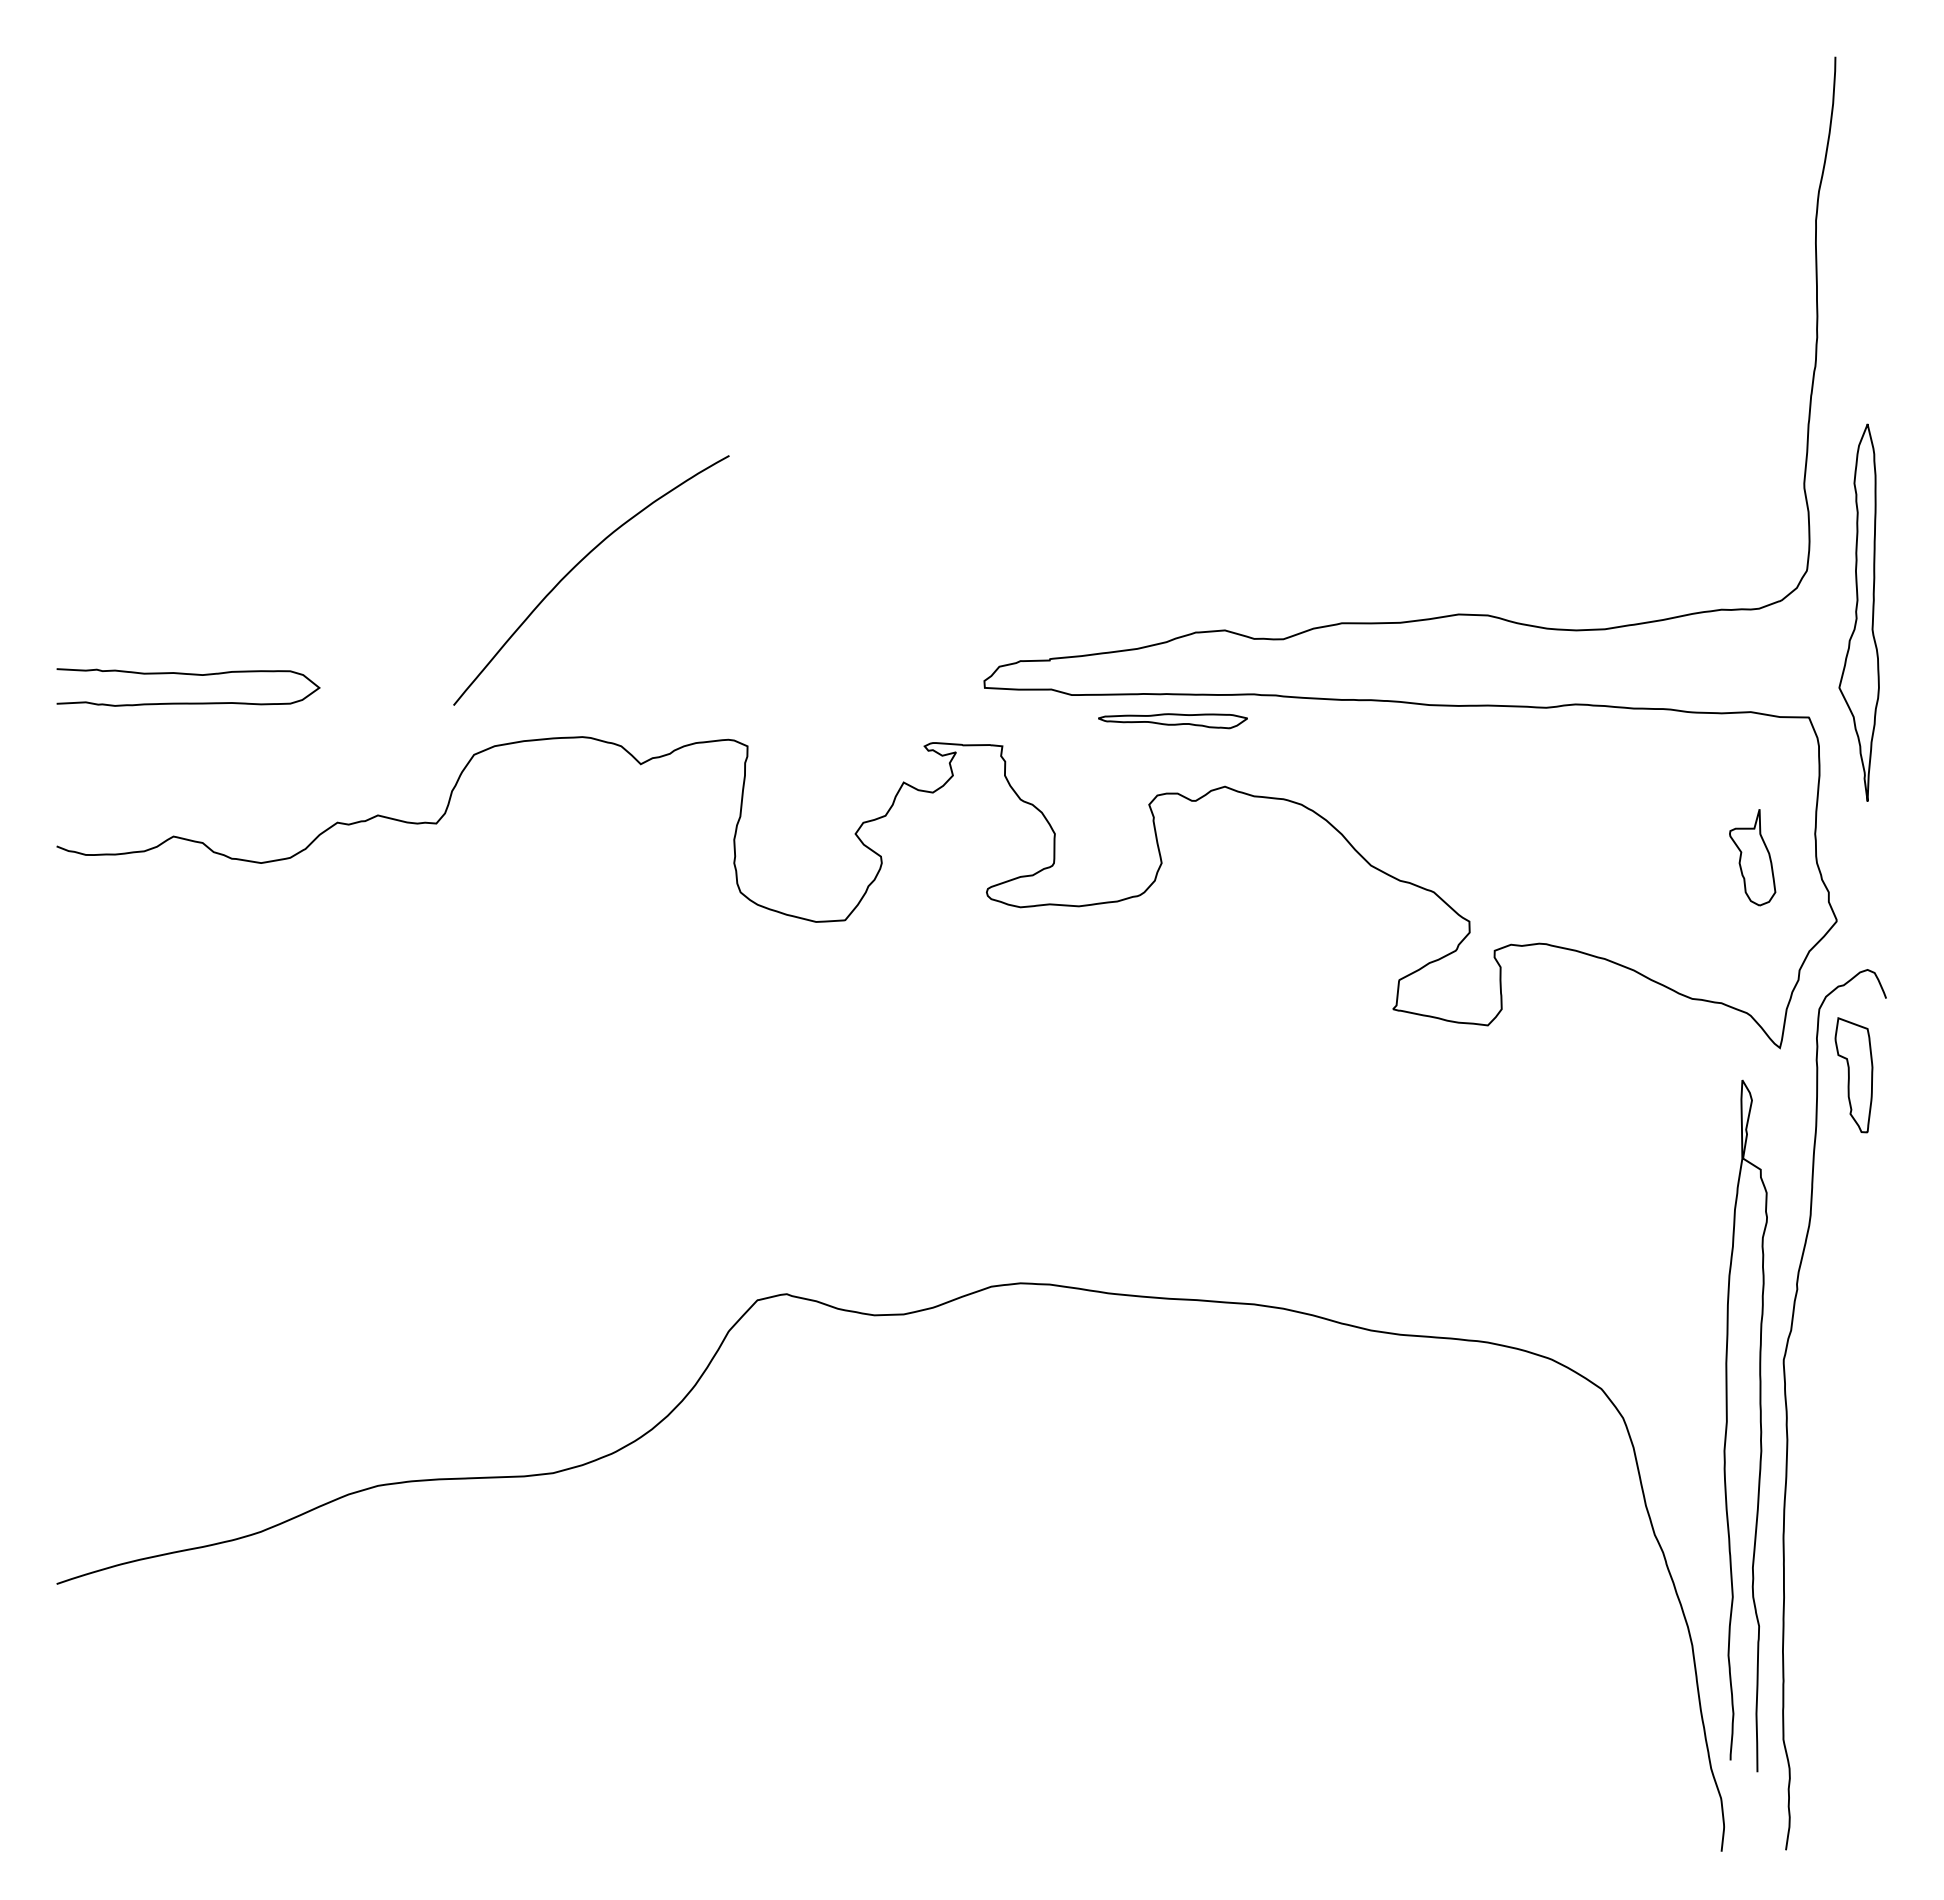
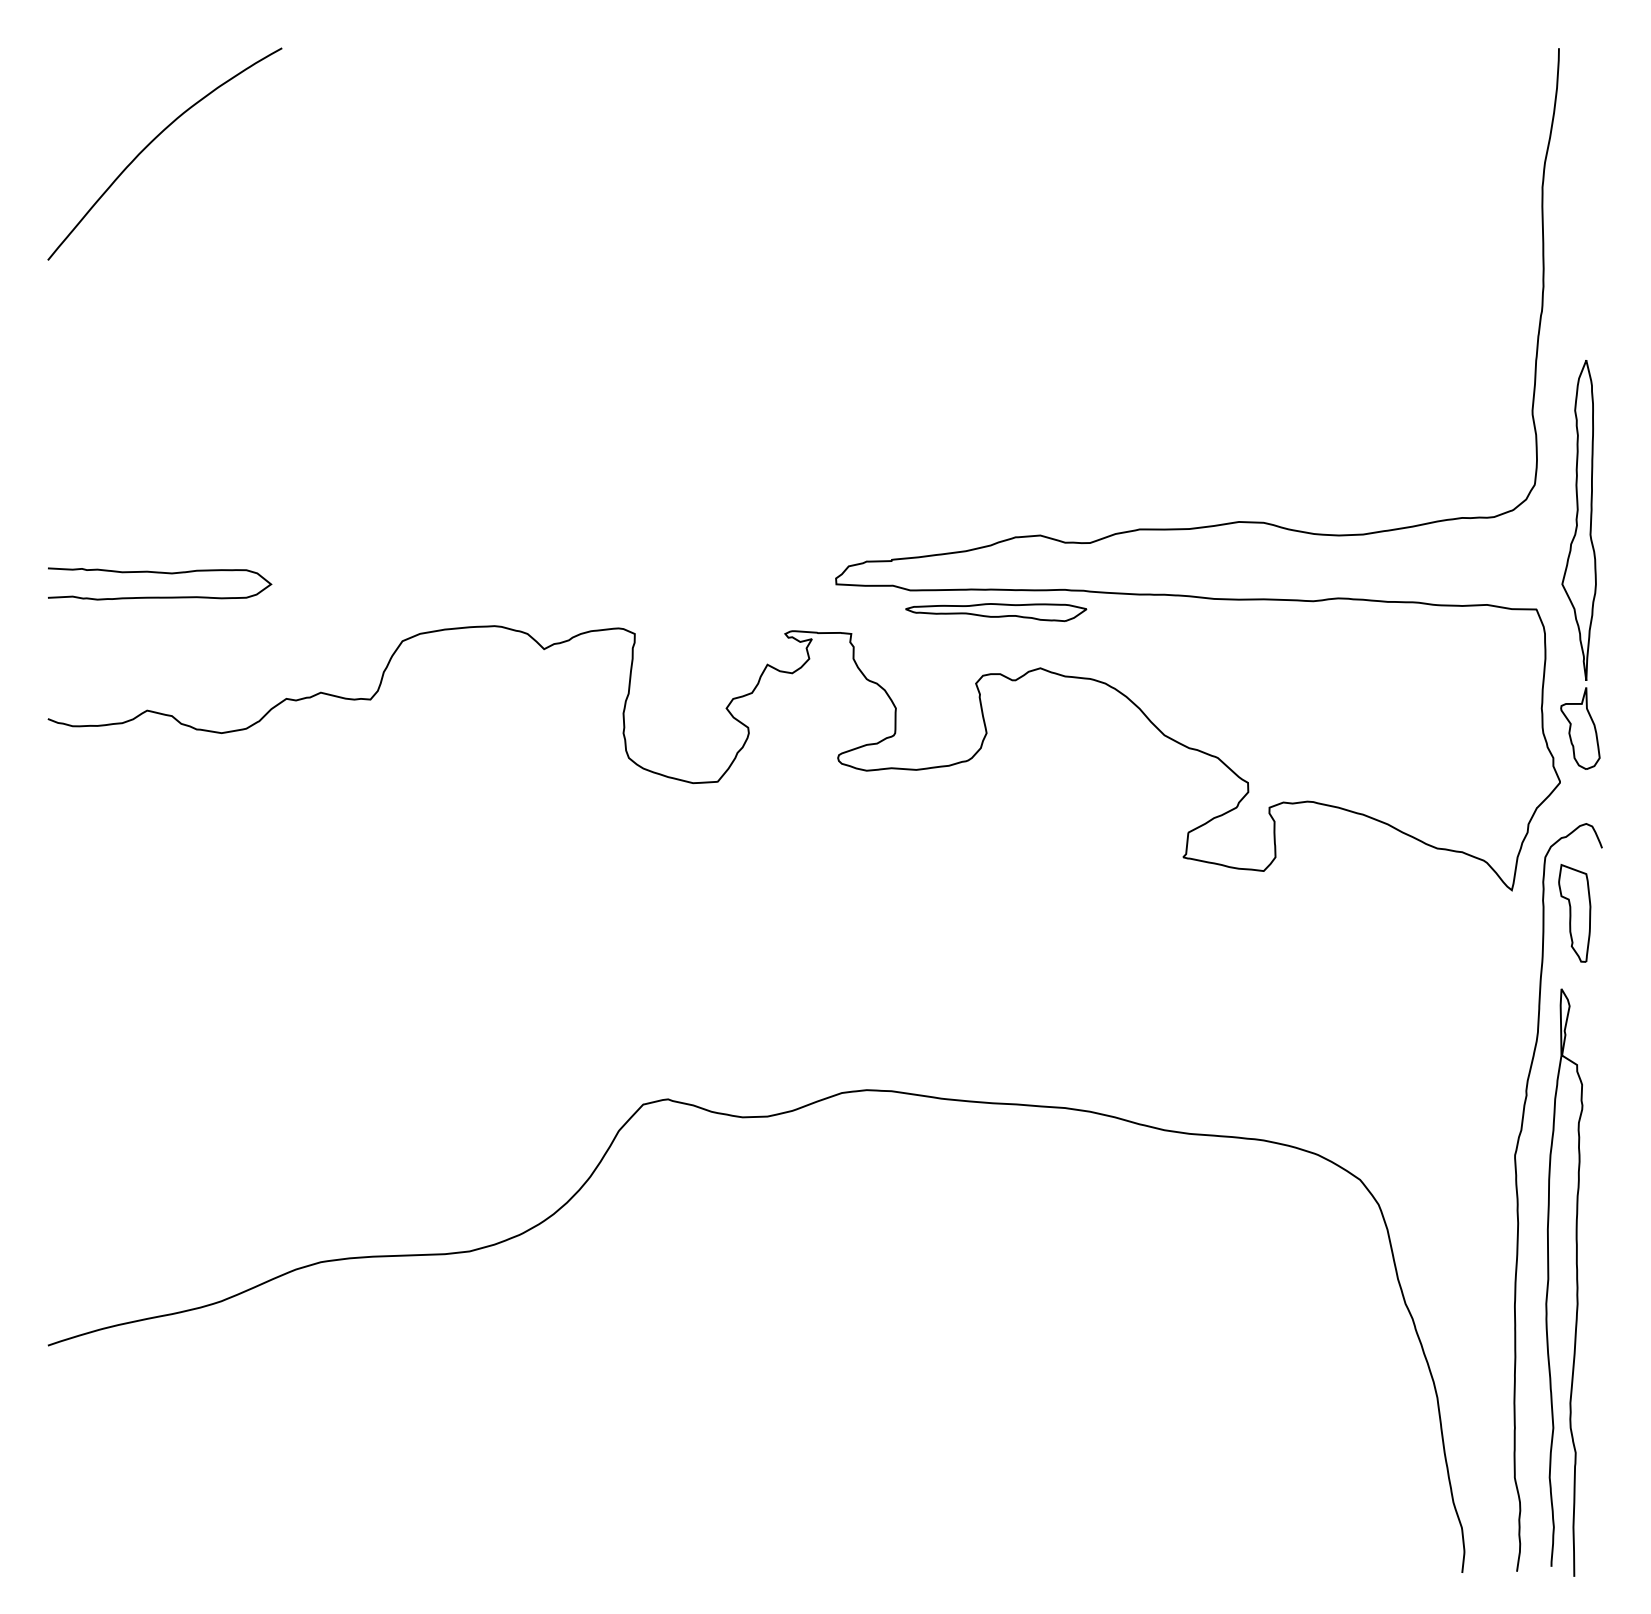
curve: (577, 565) -> (153, 141), moved
part: (1172, 721) -> (995, 612), size x1.43
part: (1752, 857) -> (1580, 728), moved
curve: (1759, 1421) -> (1576, 1278), moved

